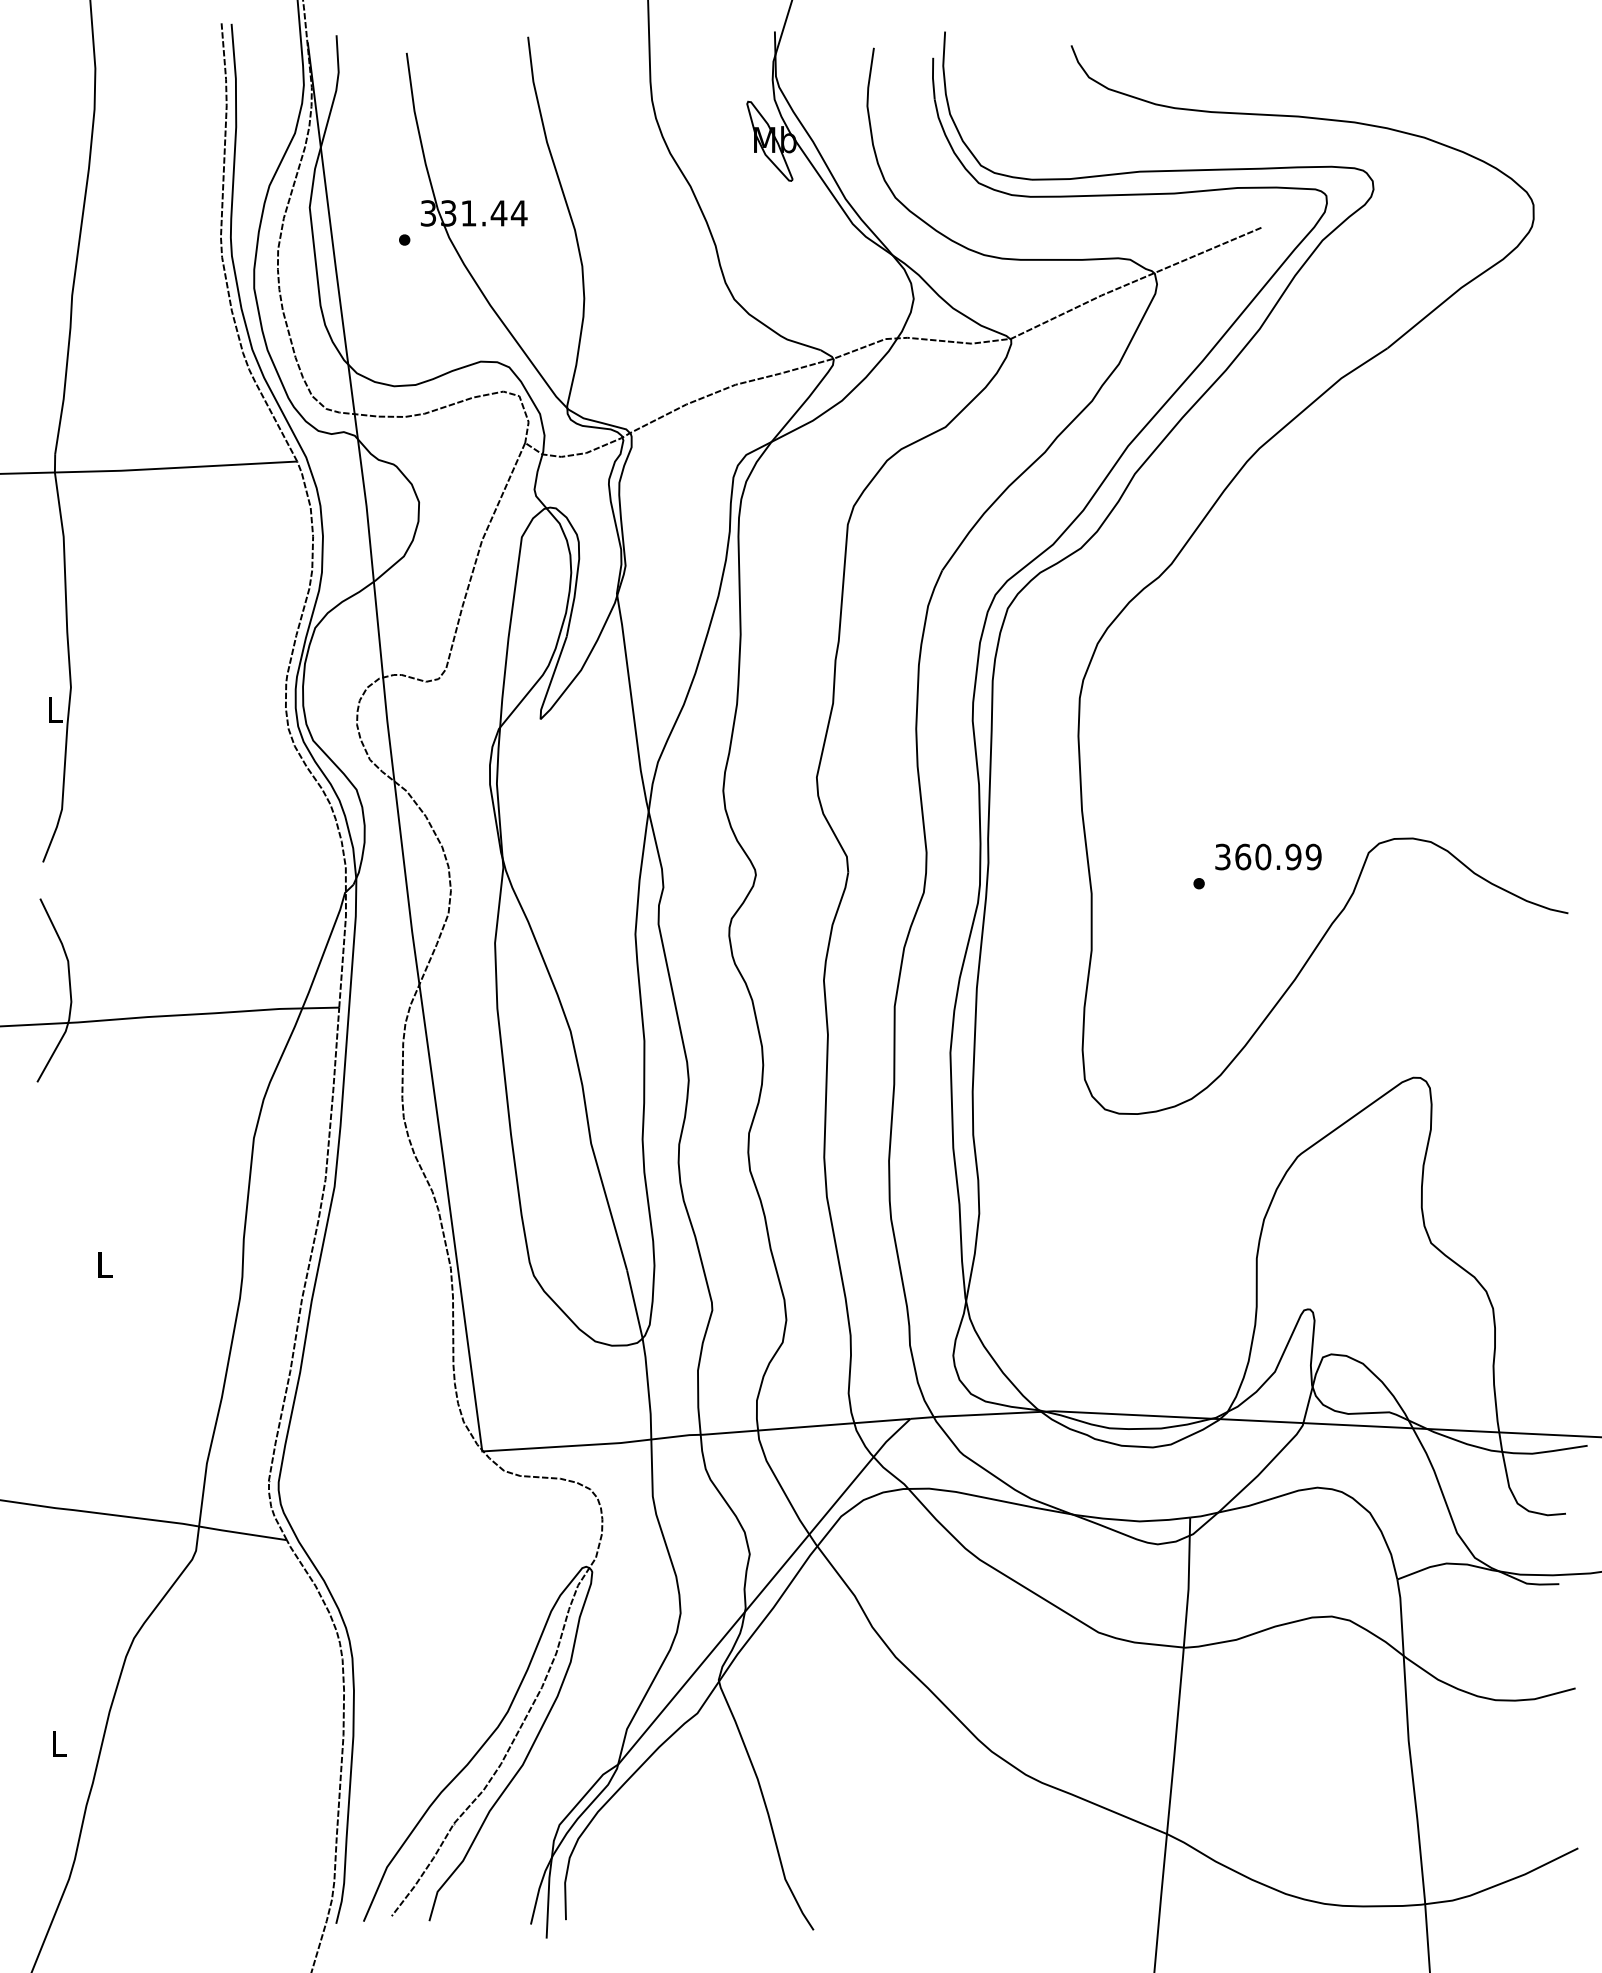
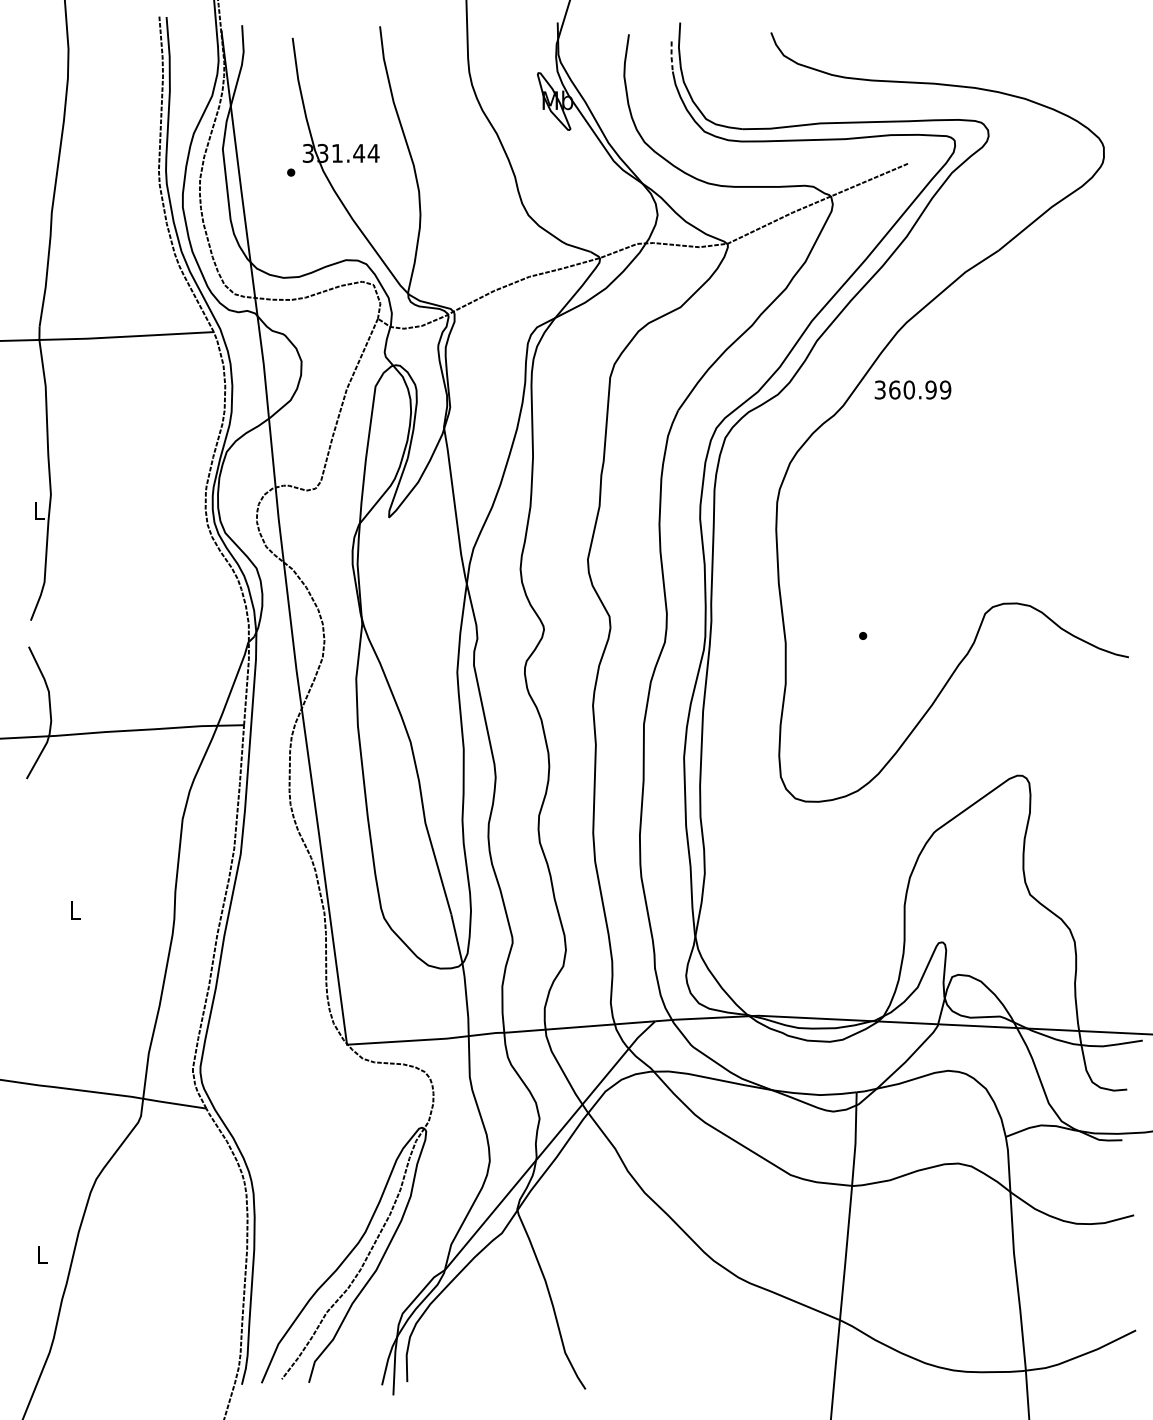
line: (932, 78) -> (671, 56), solid -> dashed
text: (1268, 856) -> (913, 389), moved

